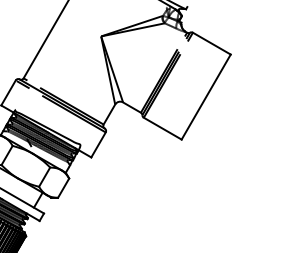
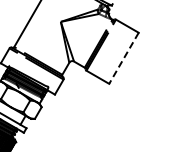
line: (205, 97) -> (123, 58), solid -> dashed

